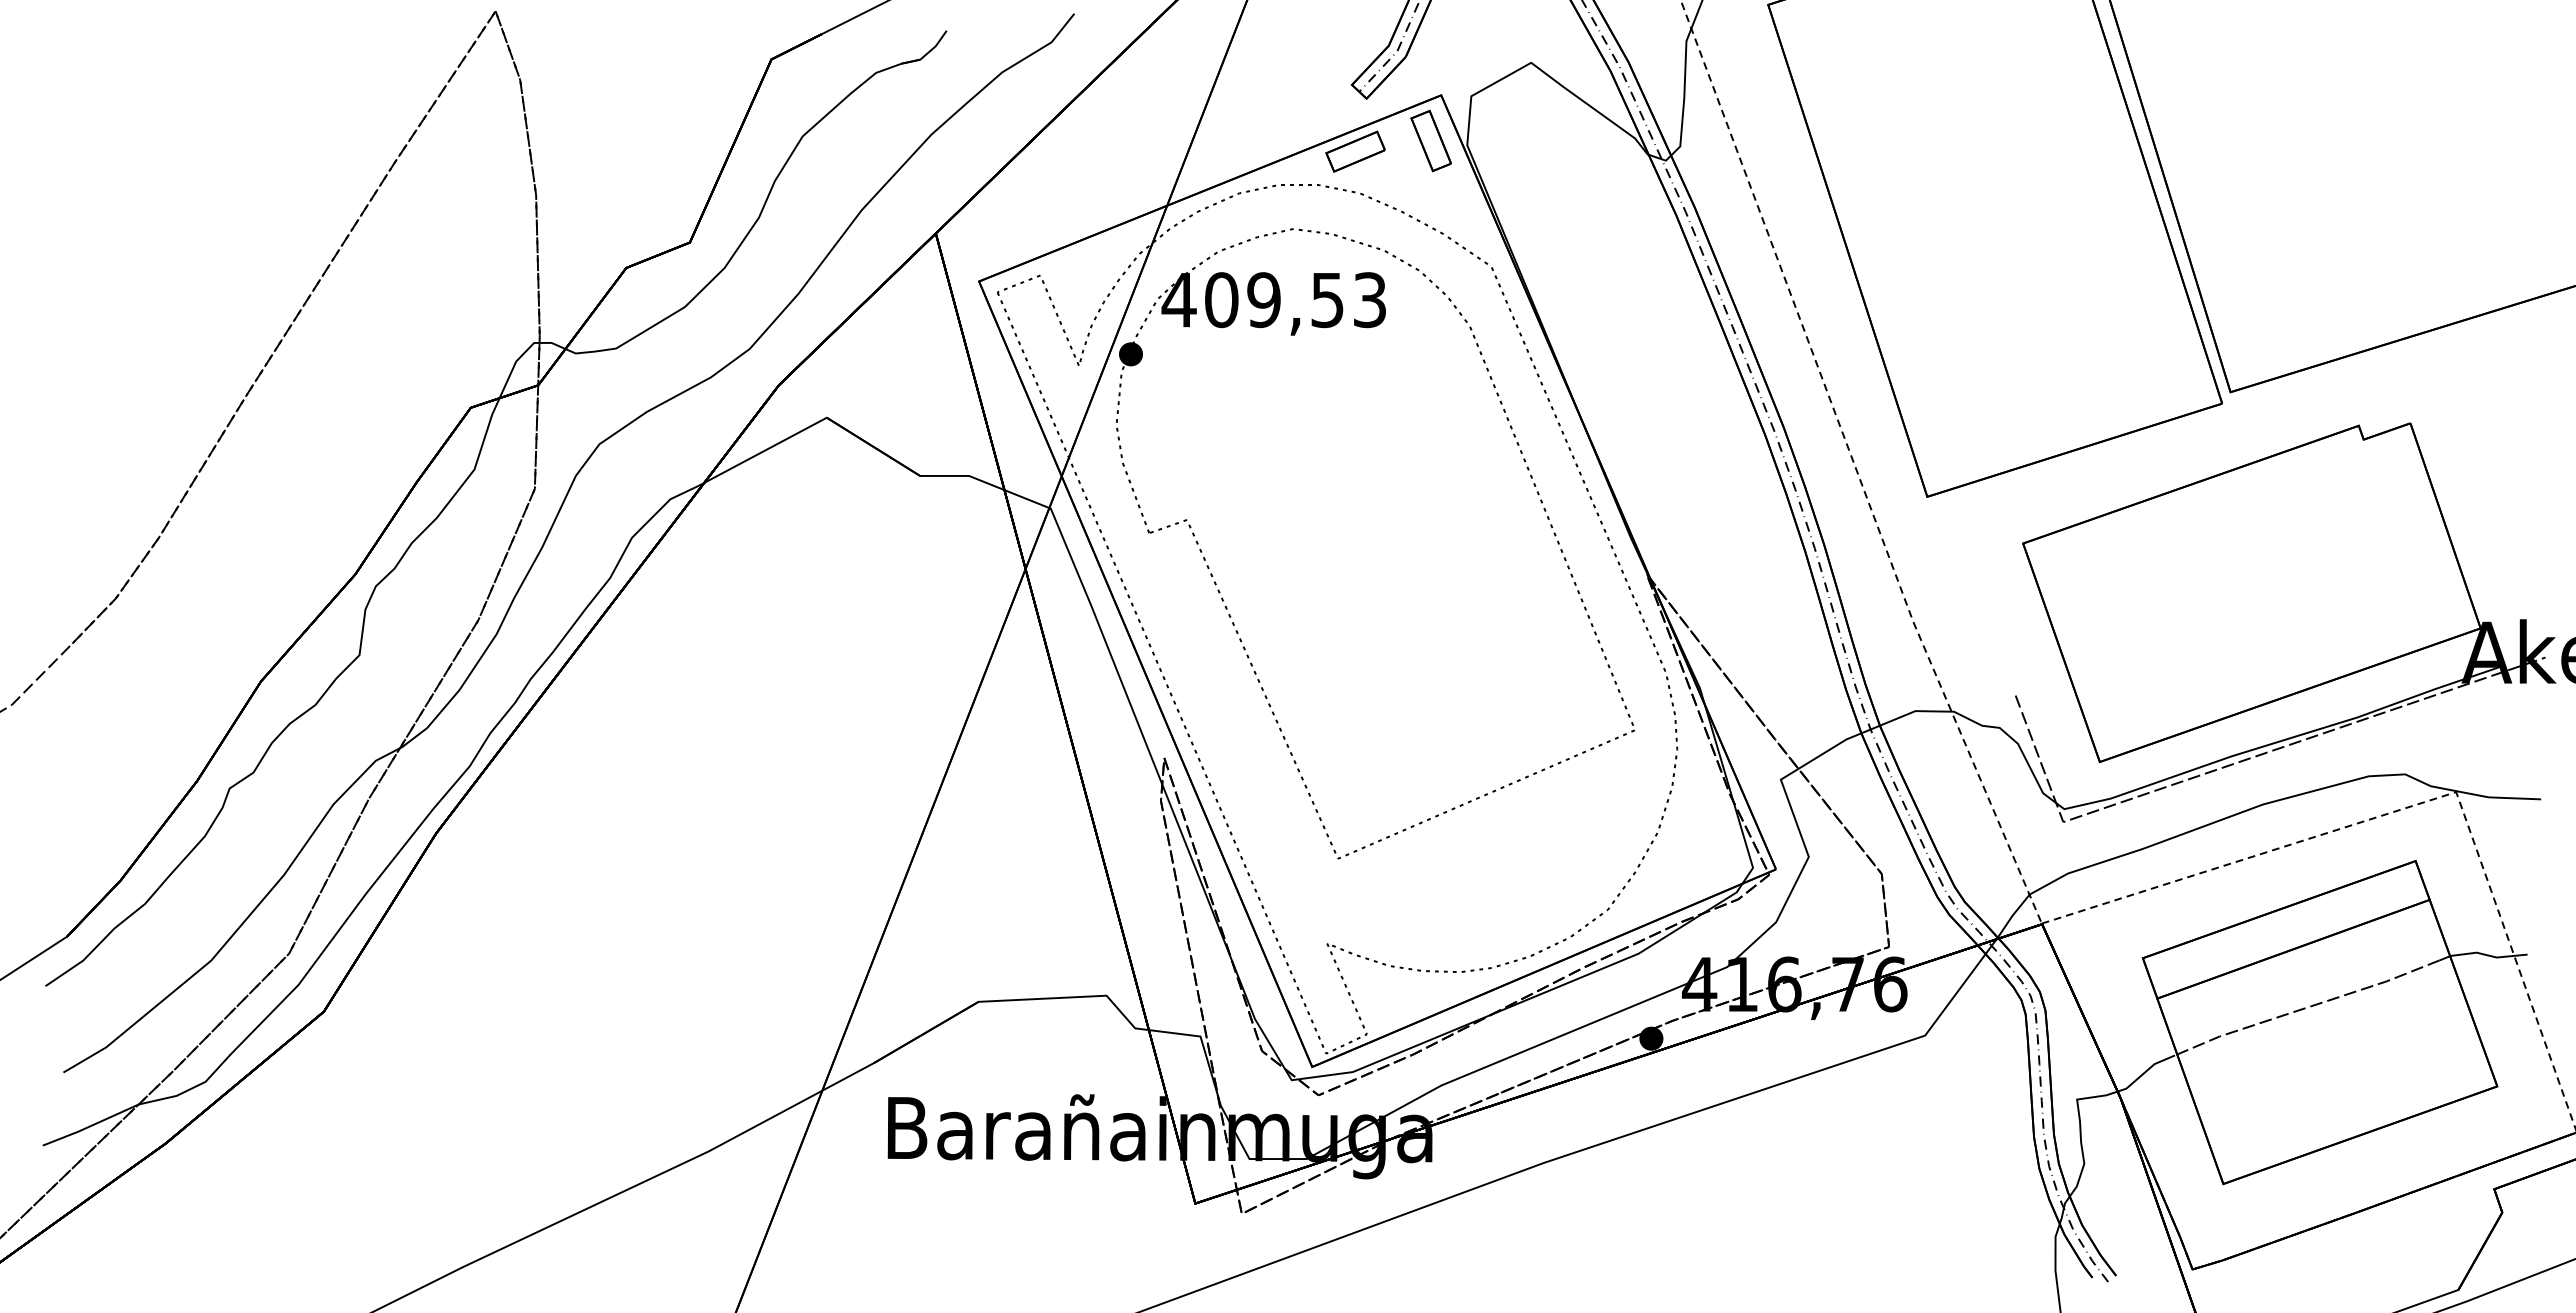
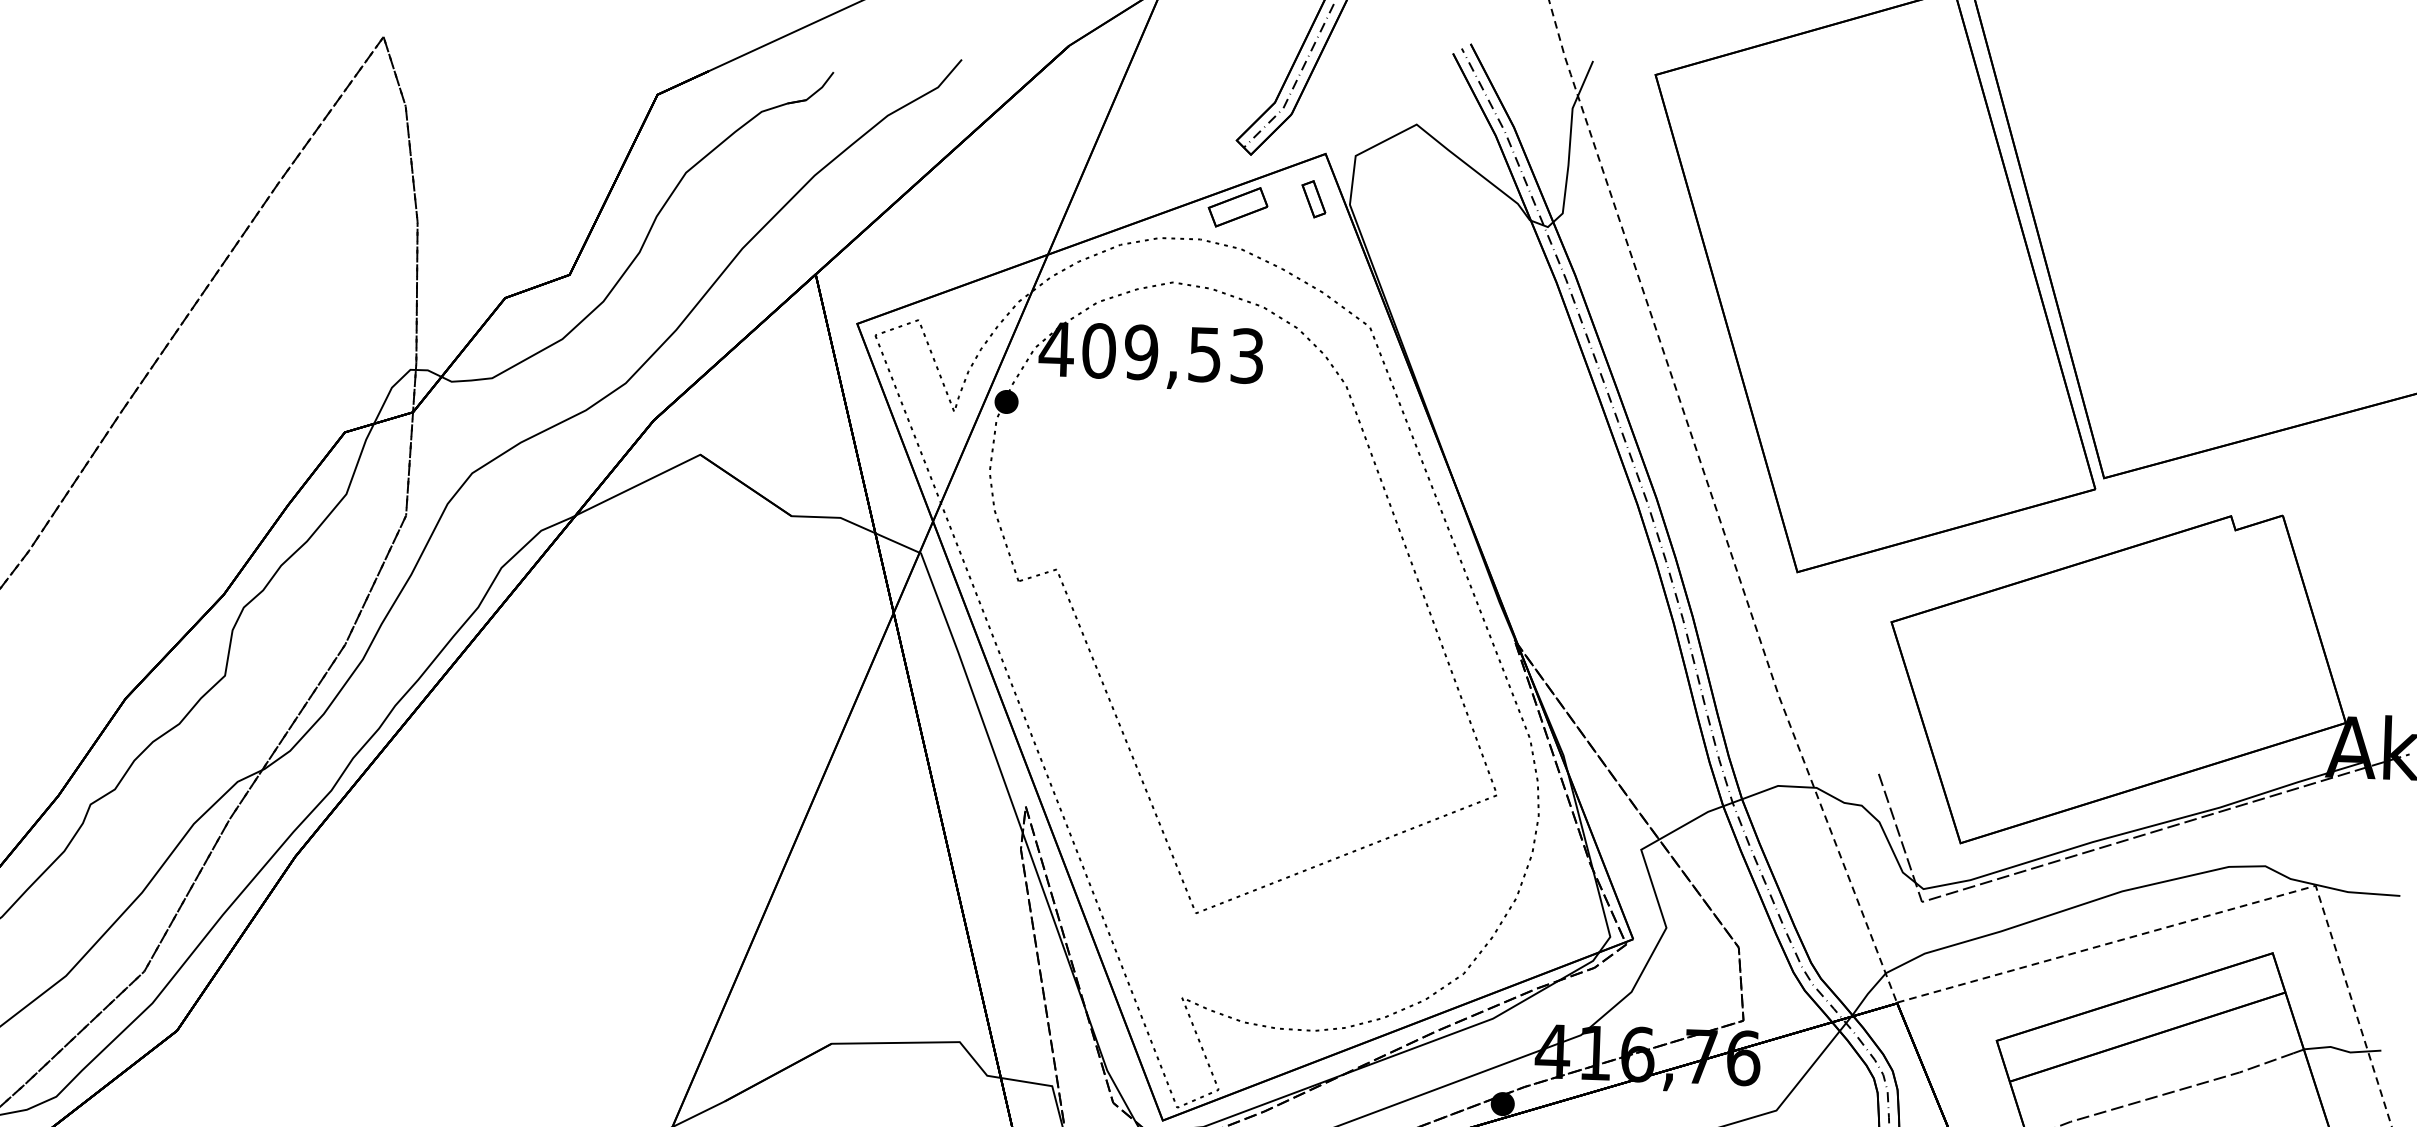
part: (1430, 140) -> (1313, 198), size x0.6

